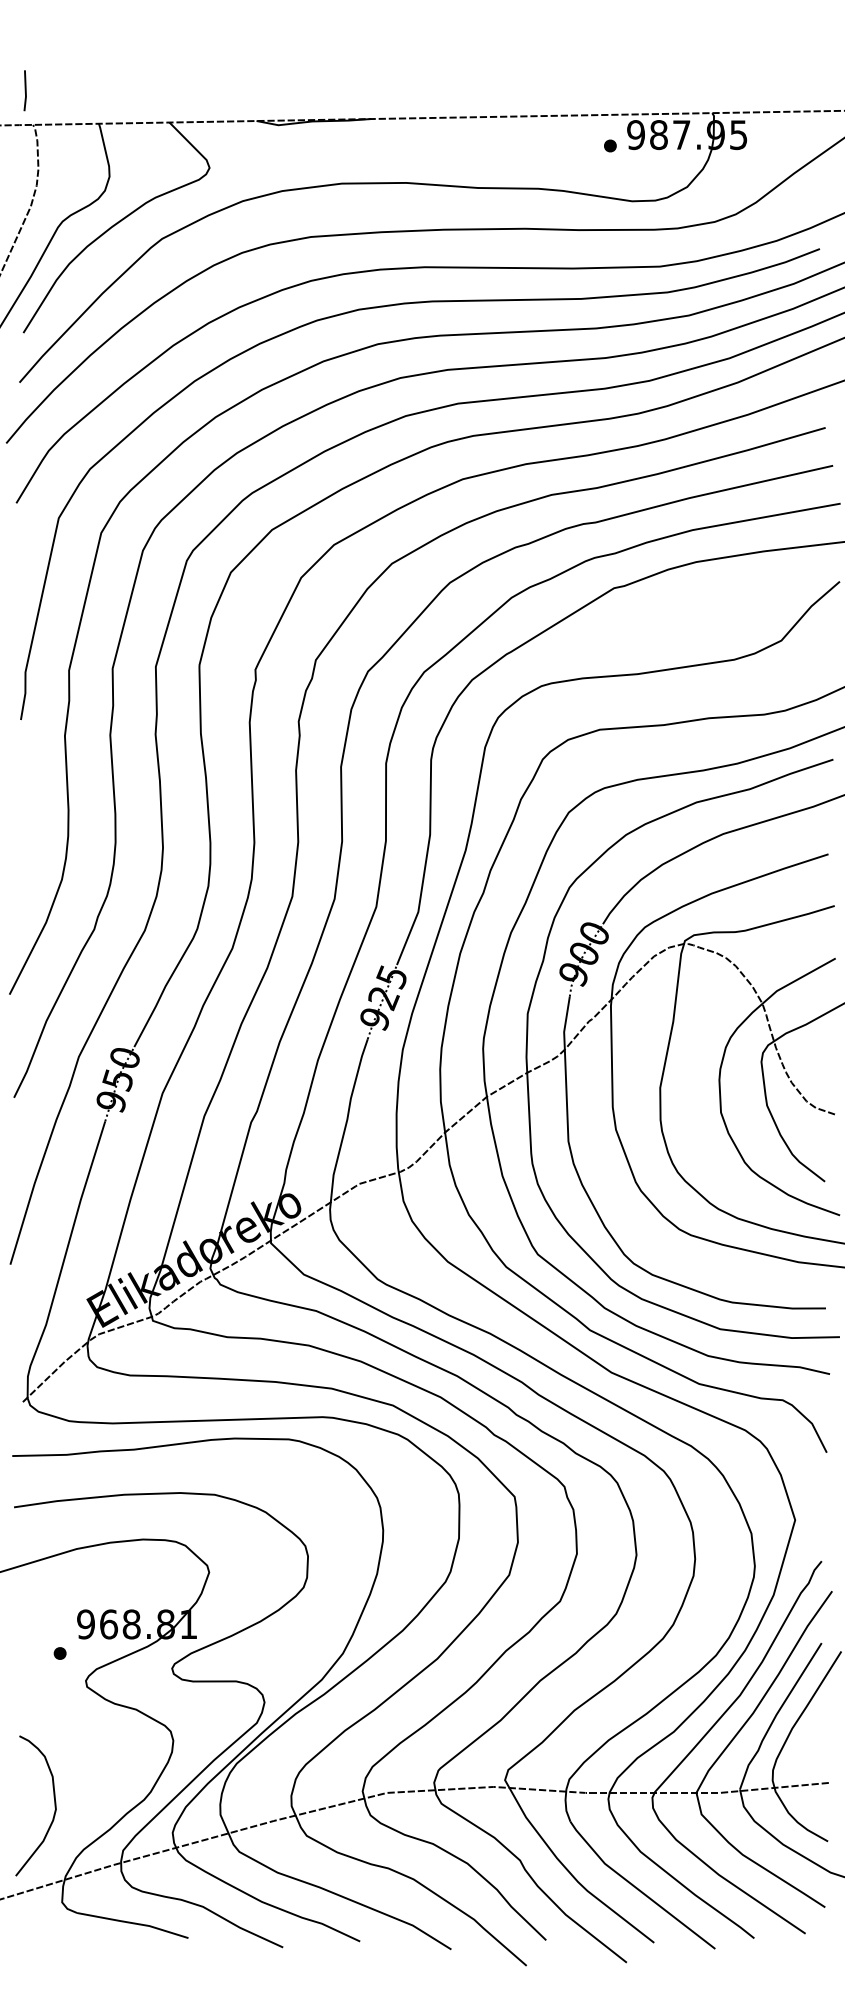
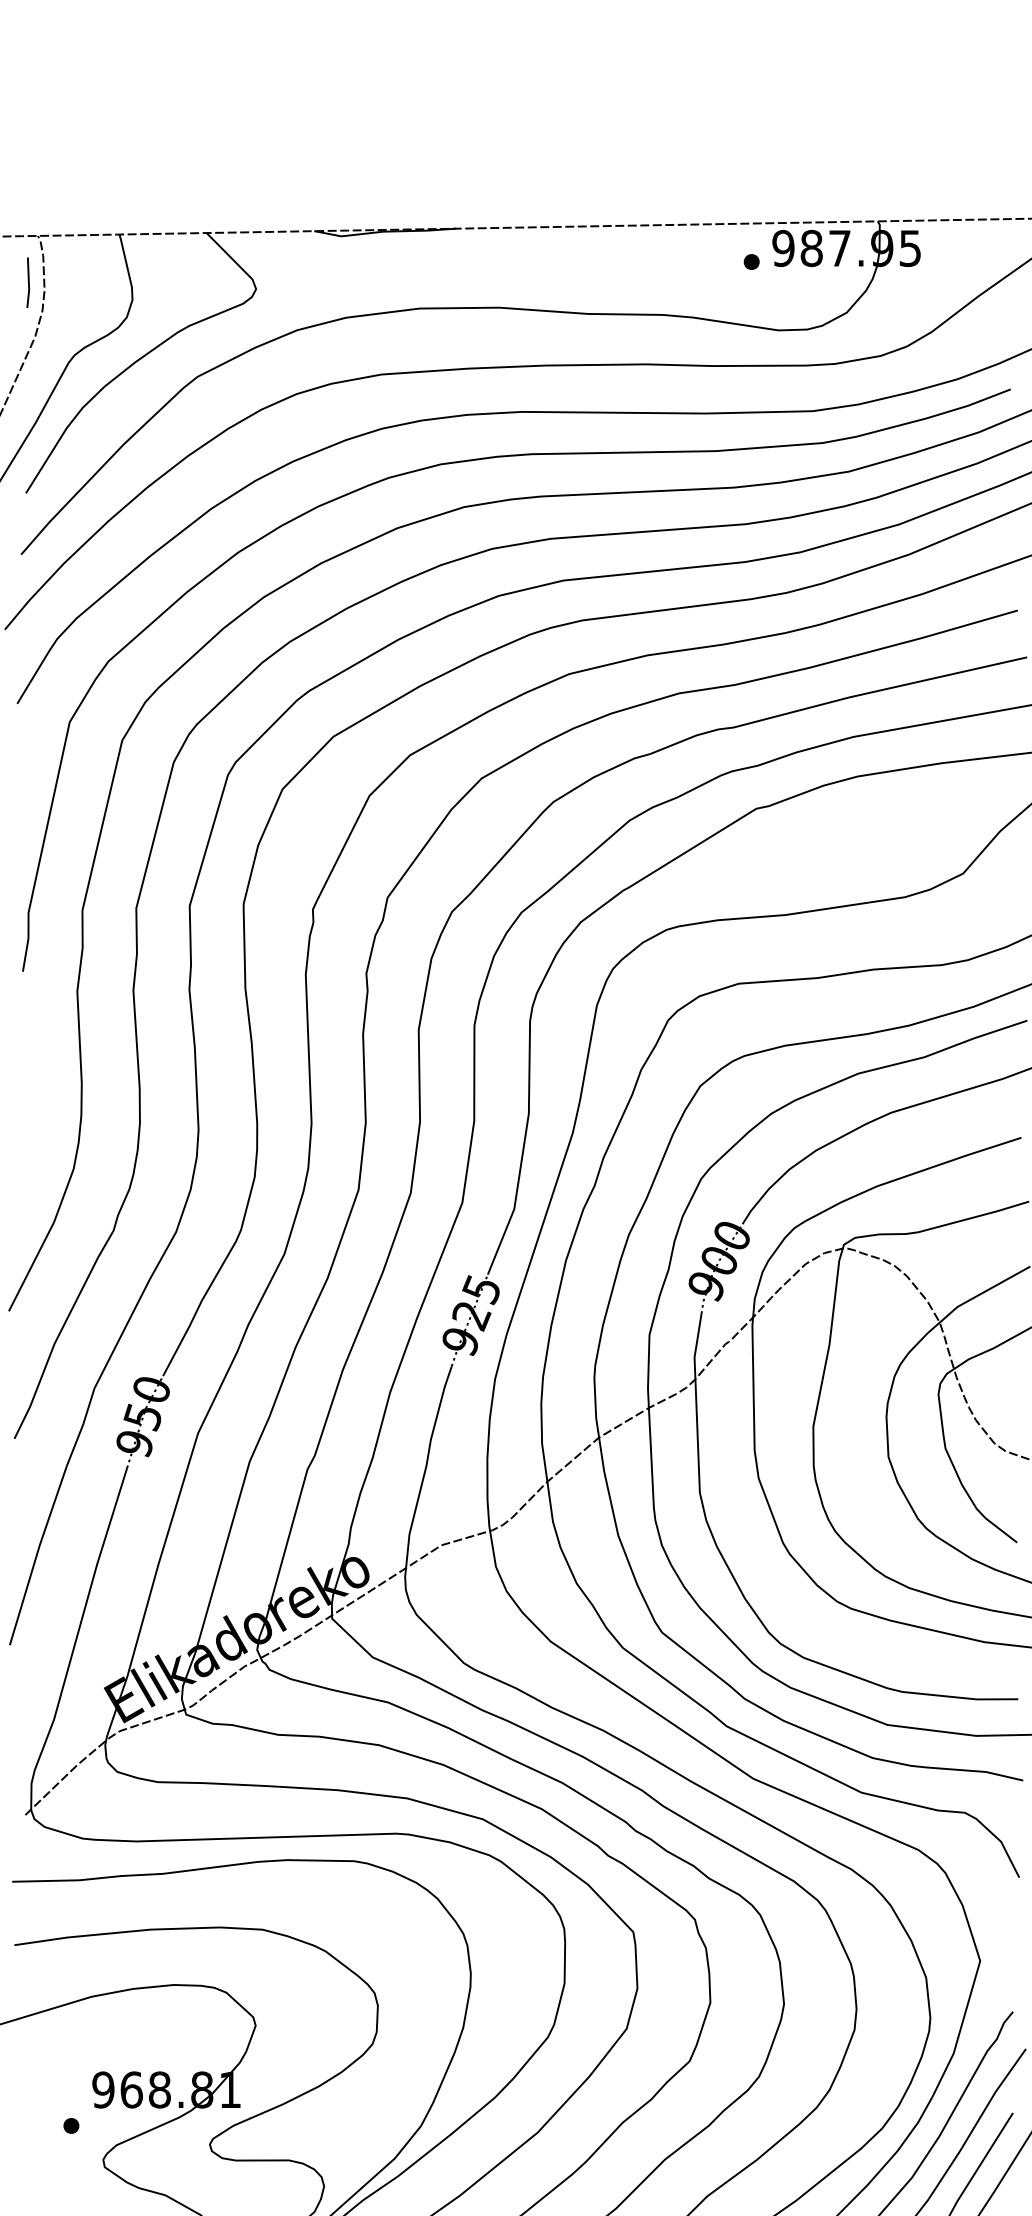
line: (24, 90) -> (27, 282), moved

